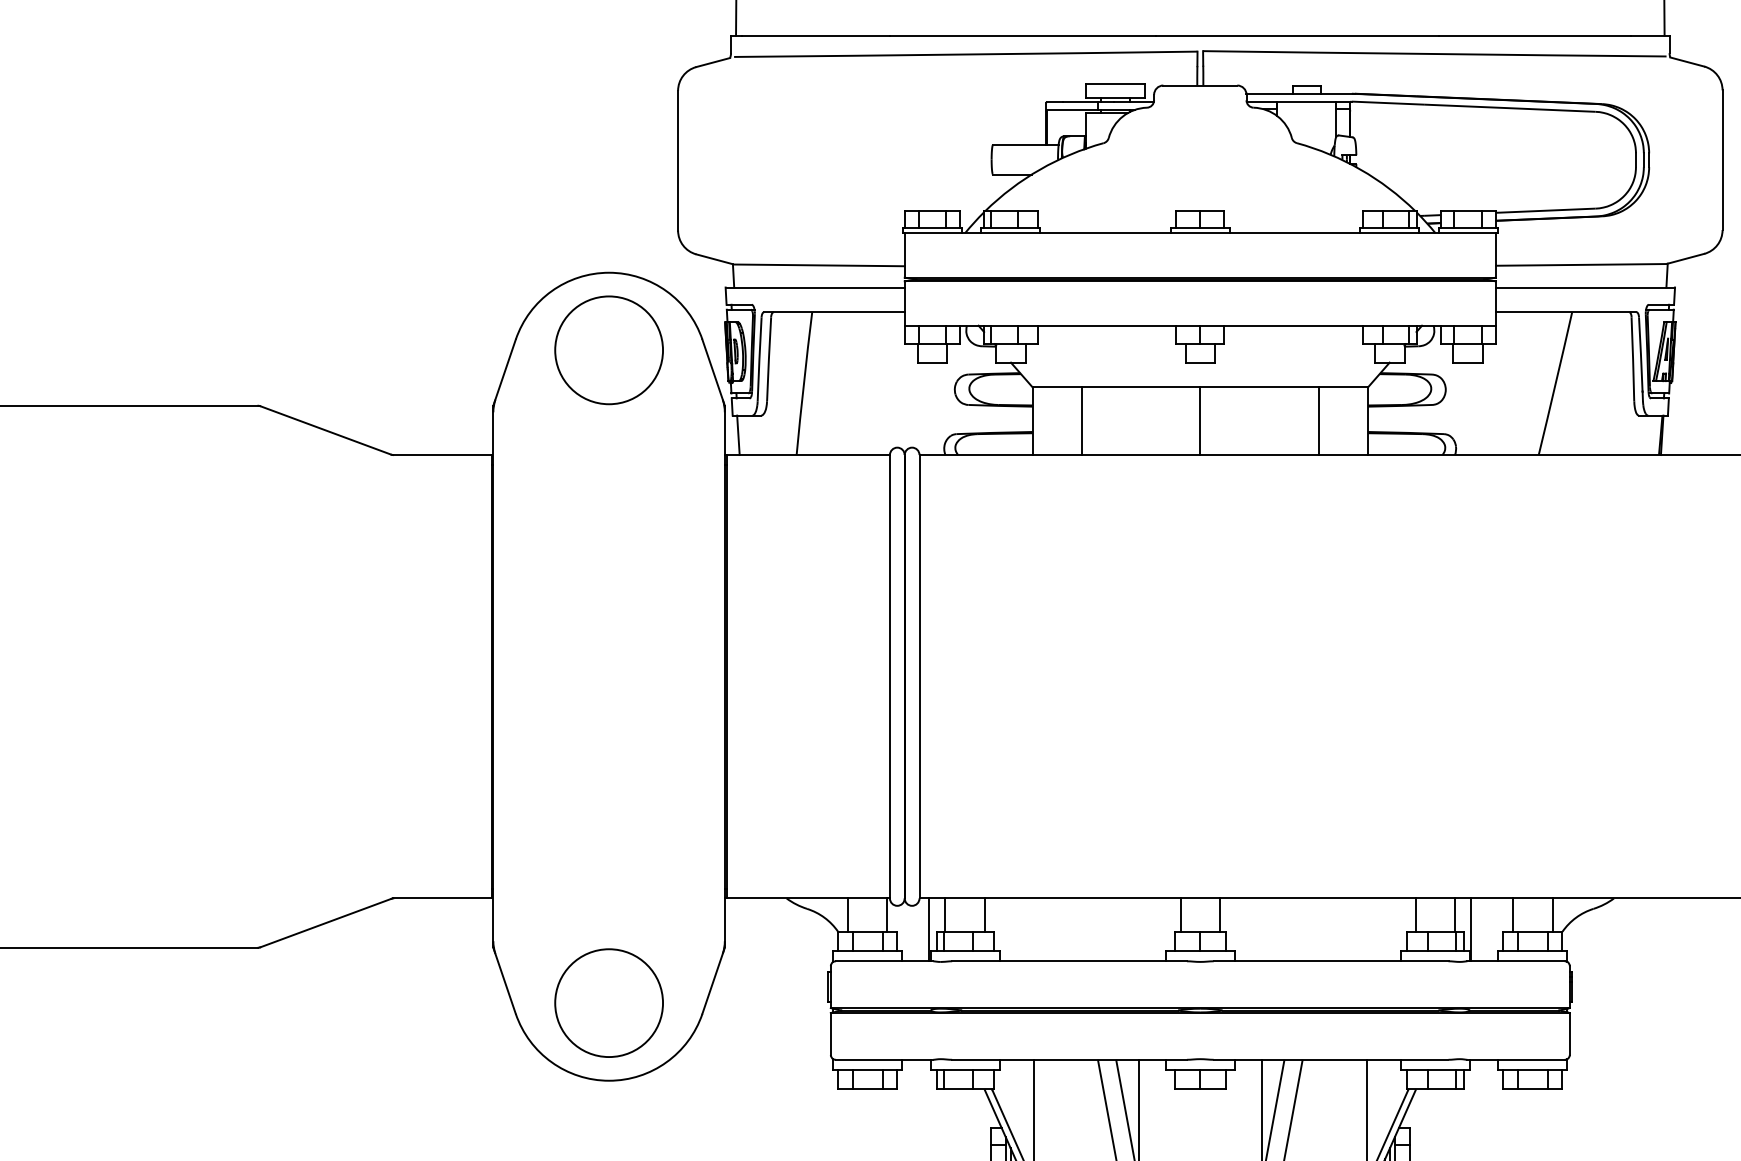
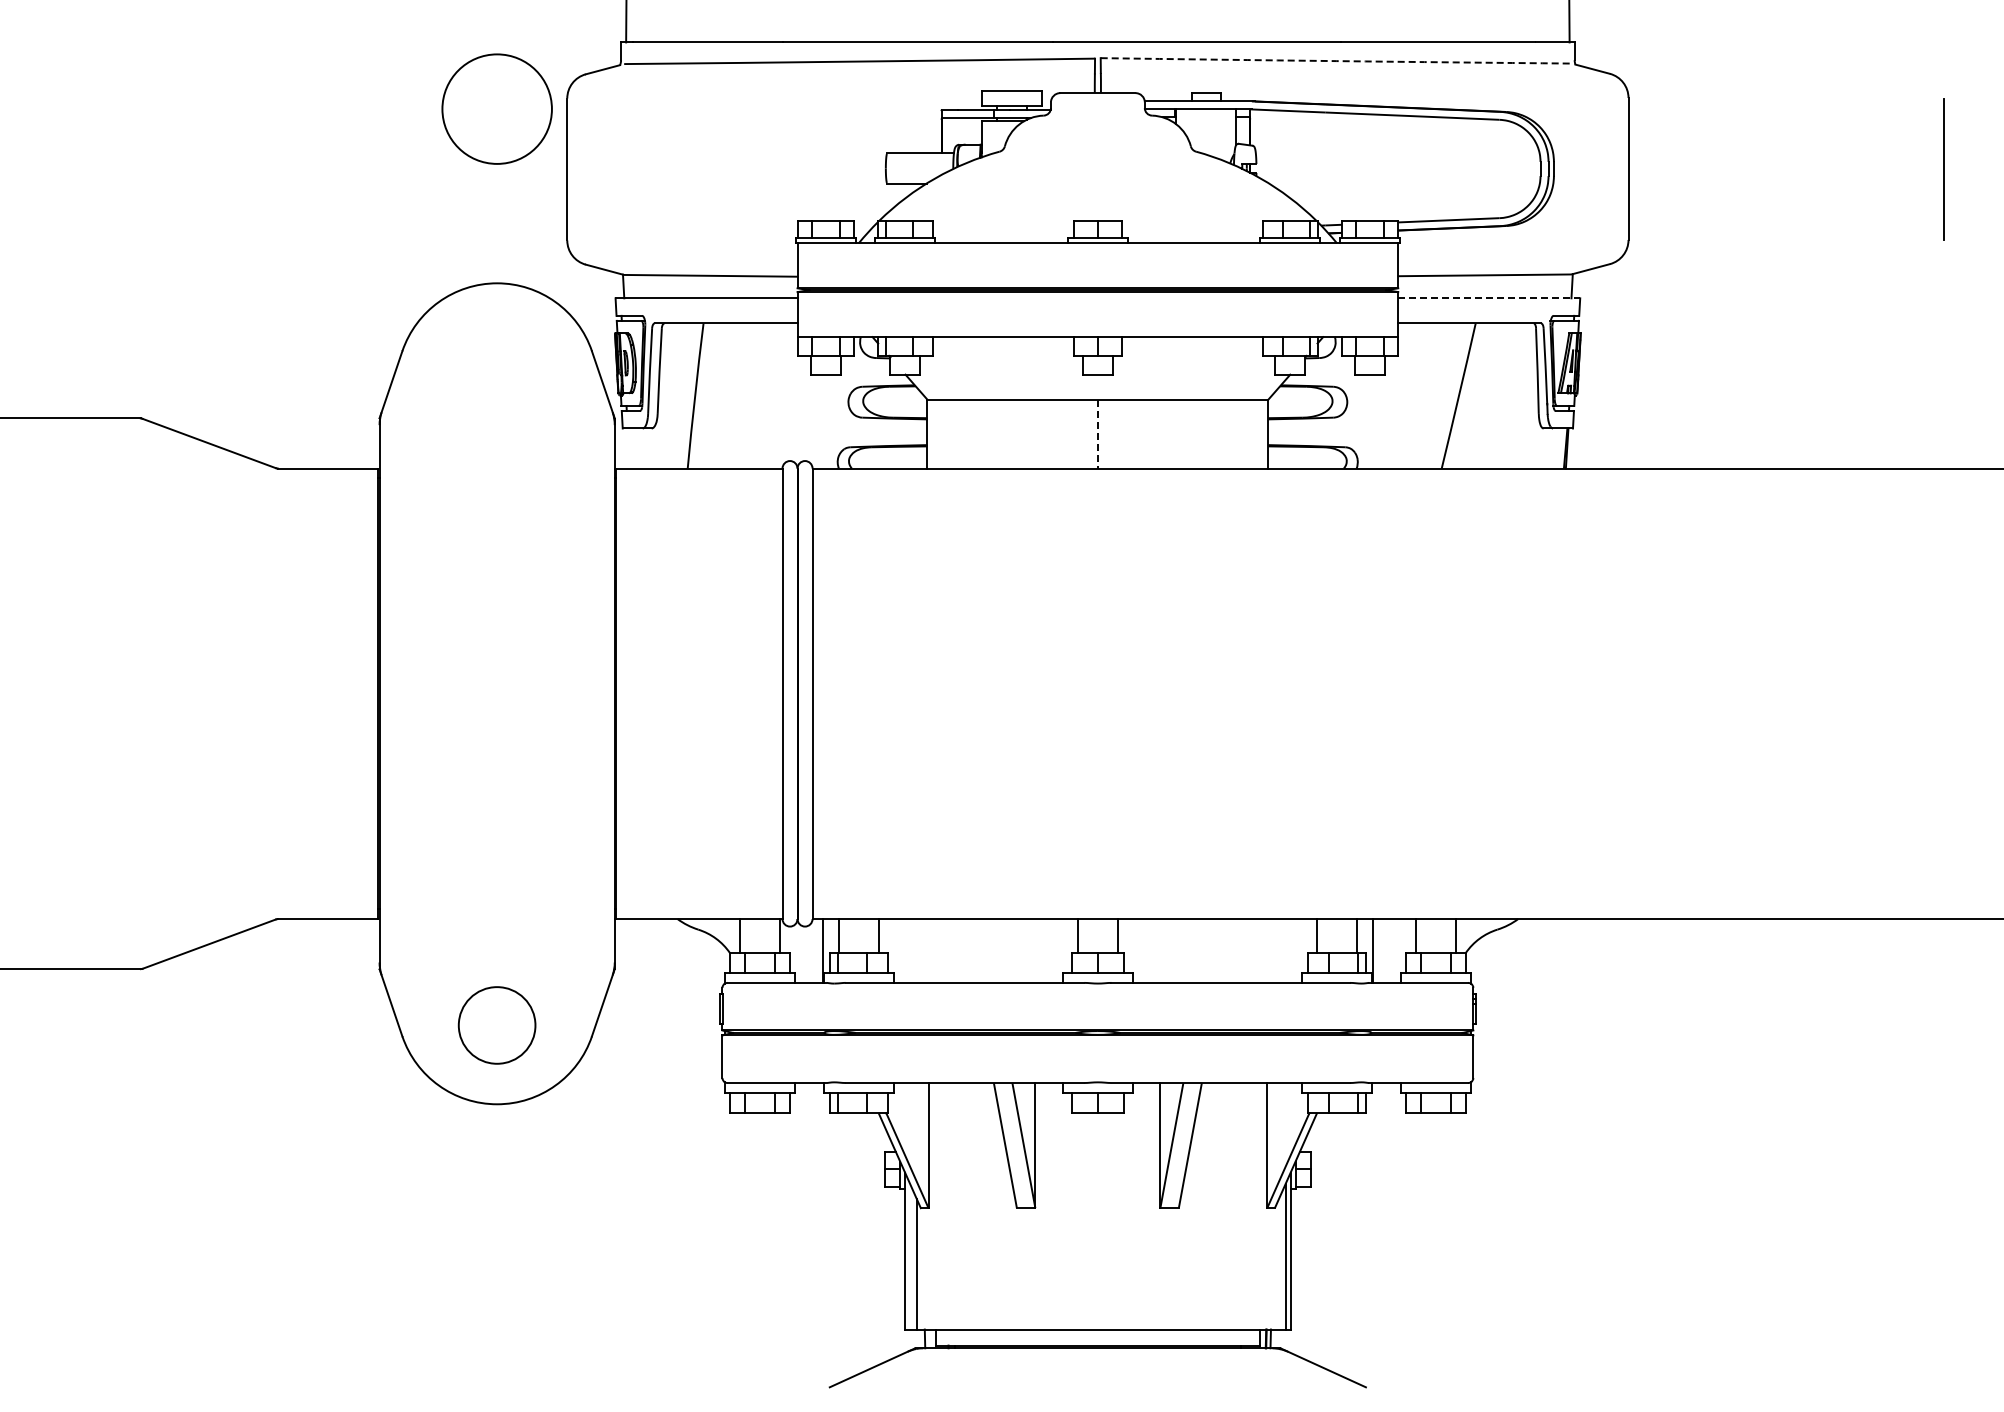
arc: (1435, 54) -> (1336, 61), solid -> dashed
line: (1585, 287) -> (1489, 298), solid -> dashed
circle: (608, 349) -> (496, 108), moved
line: (1081, 420) -> (977, 433), removed
line: (1319, 420) -> (1218, 433), removed
line: (1199, 421) -> (1097, 434), solid -> dashed
line: (738, 435) -> (628, 448), removed
circle: (608, 1003) -> (496, 1025), size x0.7

